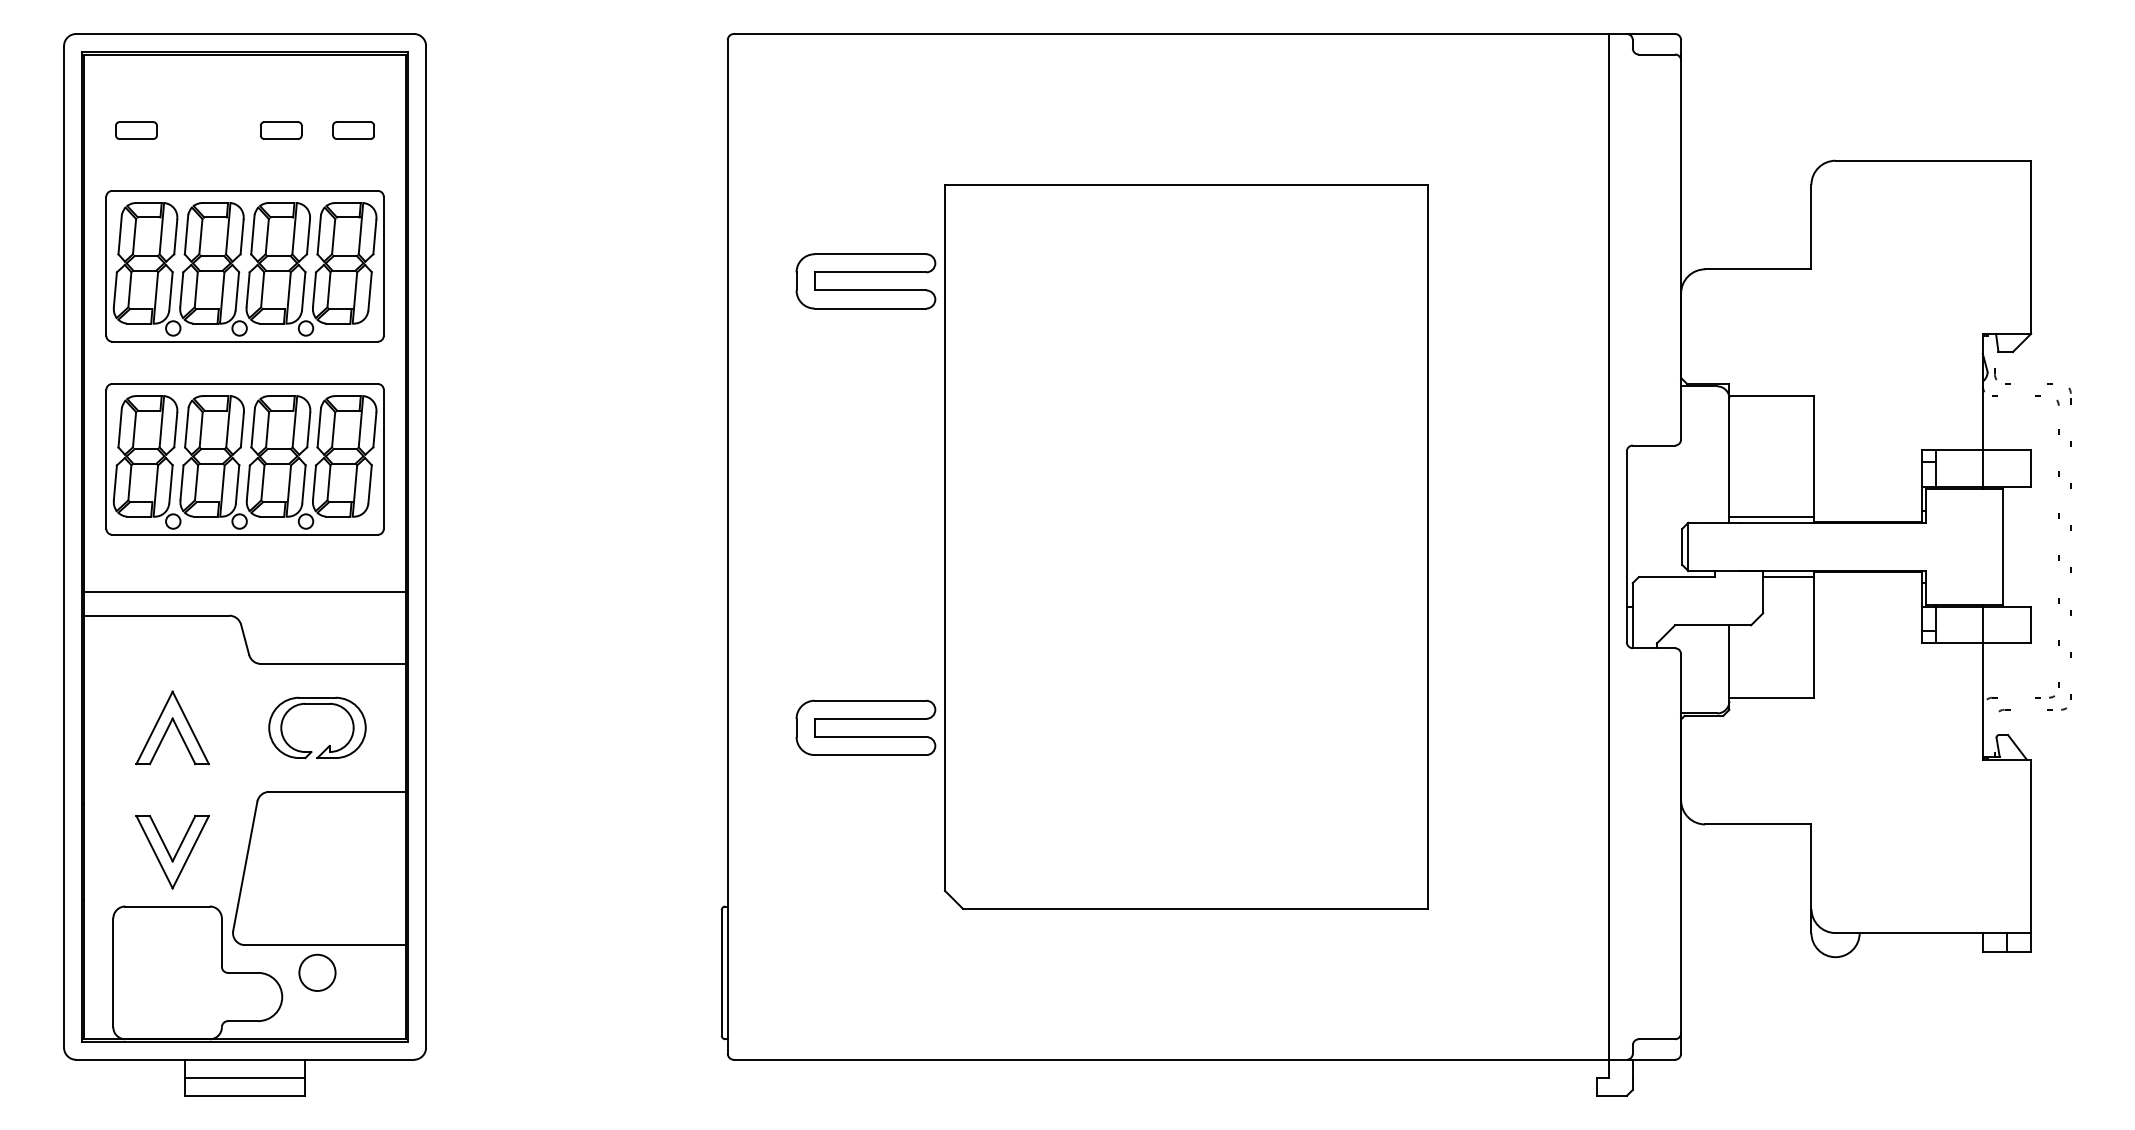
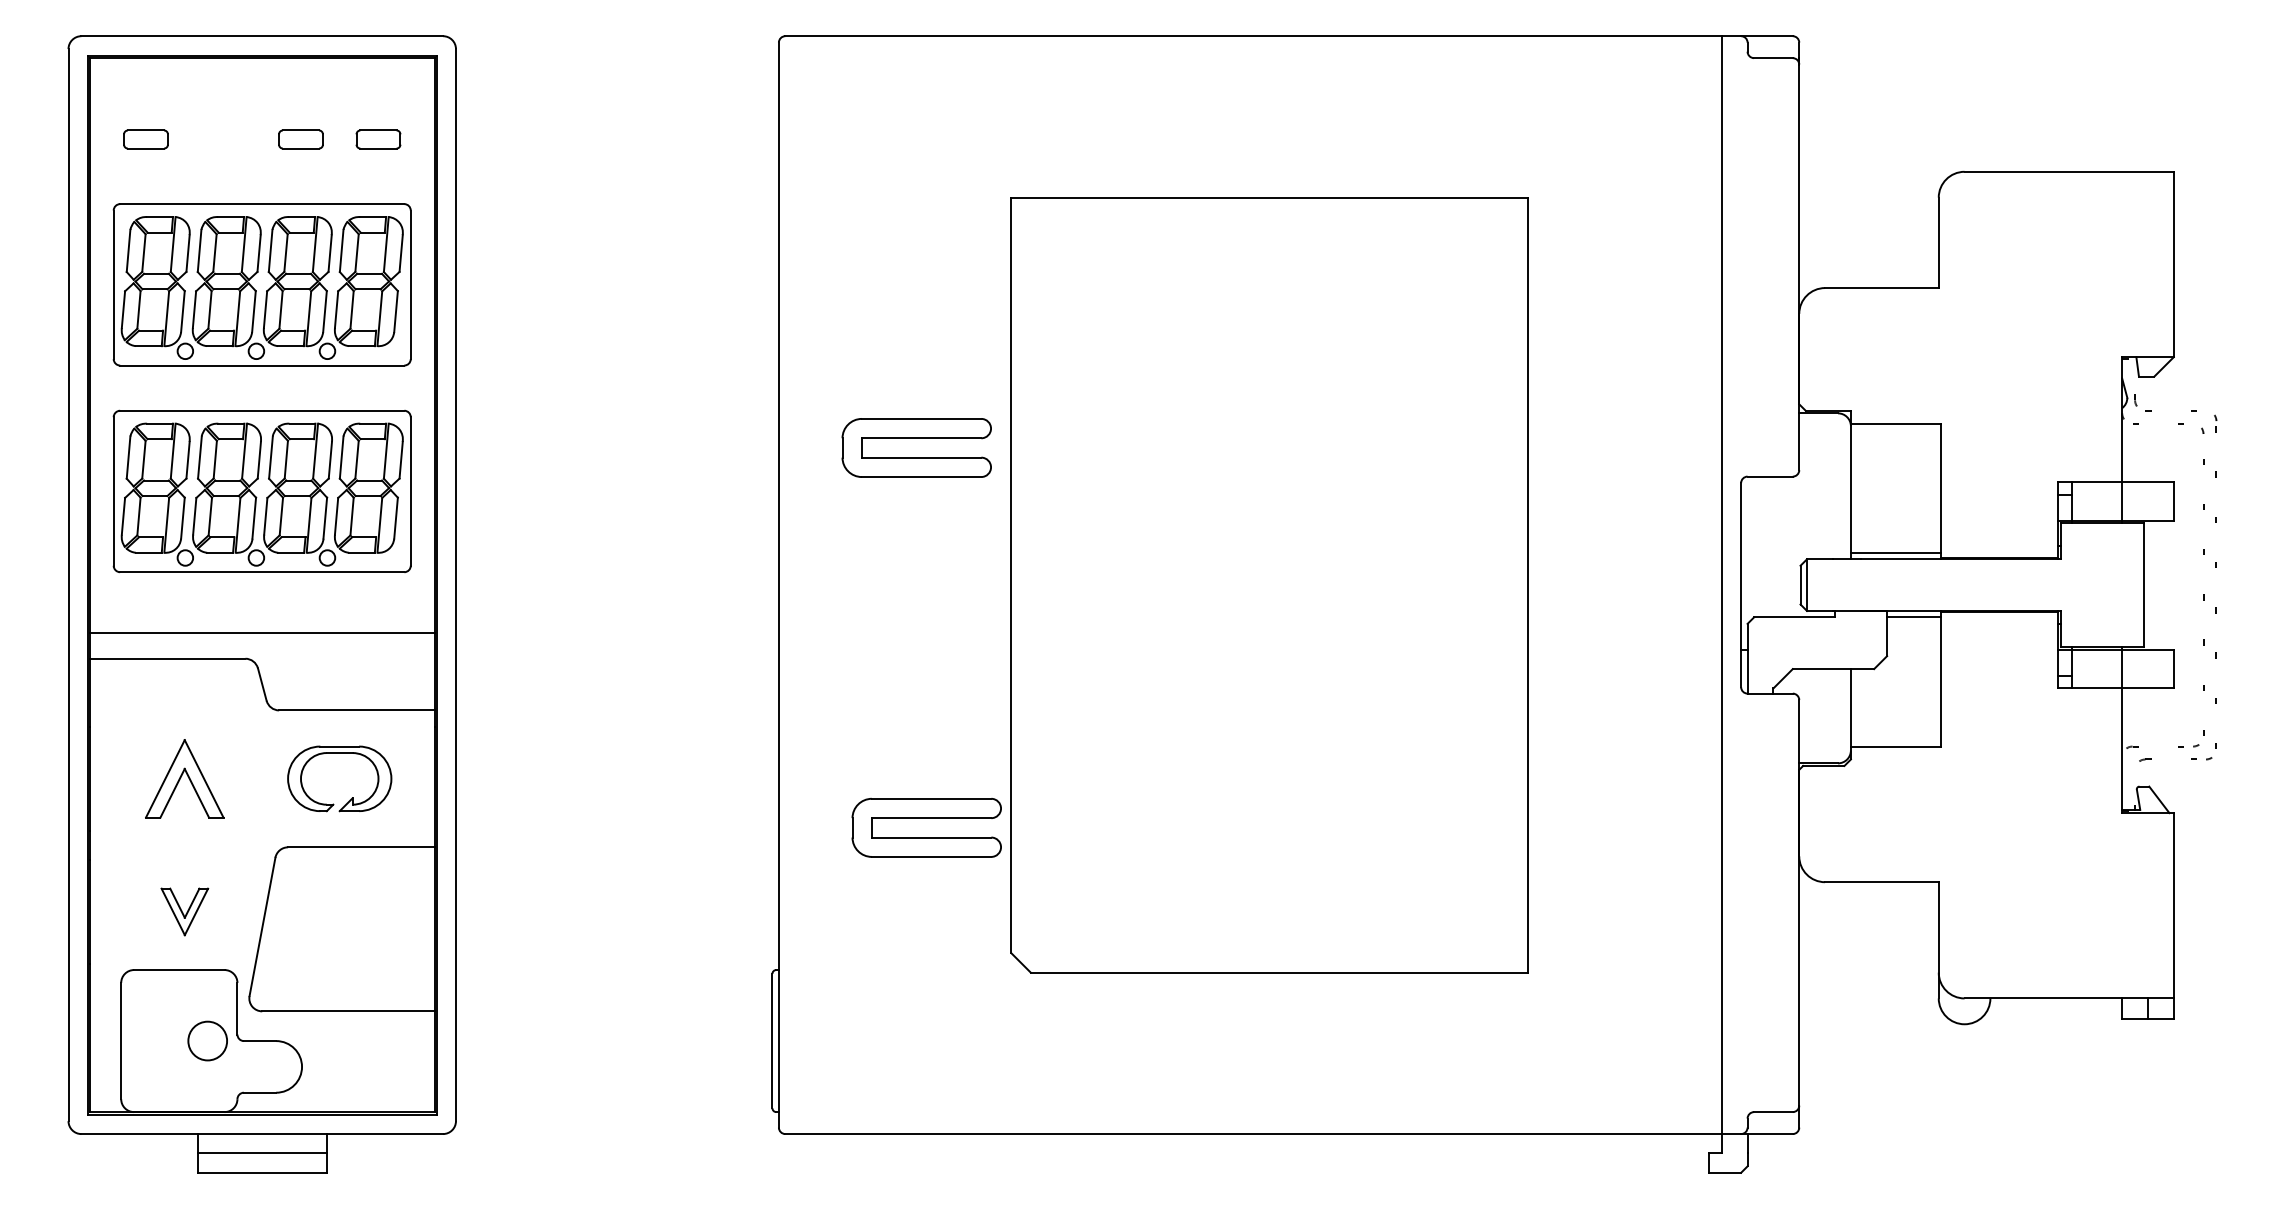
part: (865, 272) -> (916, 438), moved
part: (865, 719) -> (926, 818), moved
part: (172, 851) -> (184, 911), size x0.6
circle: (317, 972) -> (207, 1040), moved

